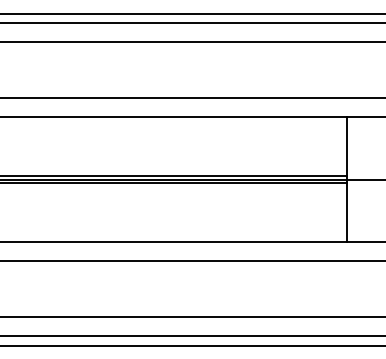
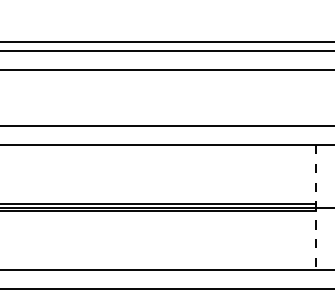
line: (346, 179) -> (315, 207), solid -> dashed

